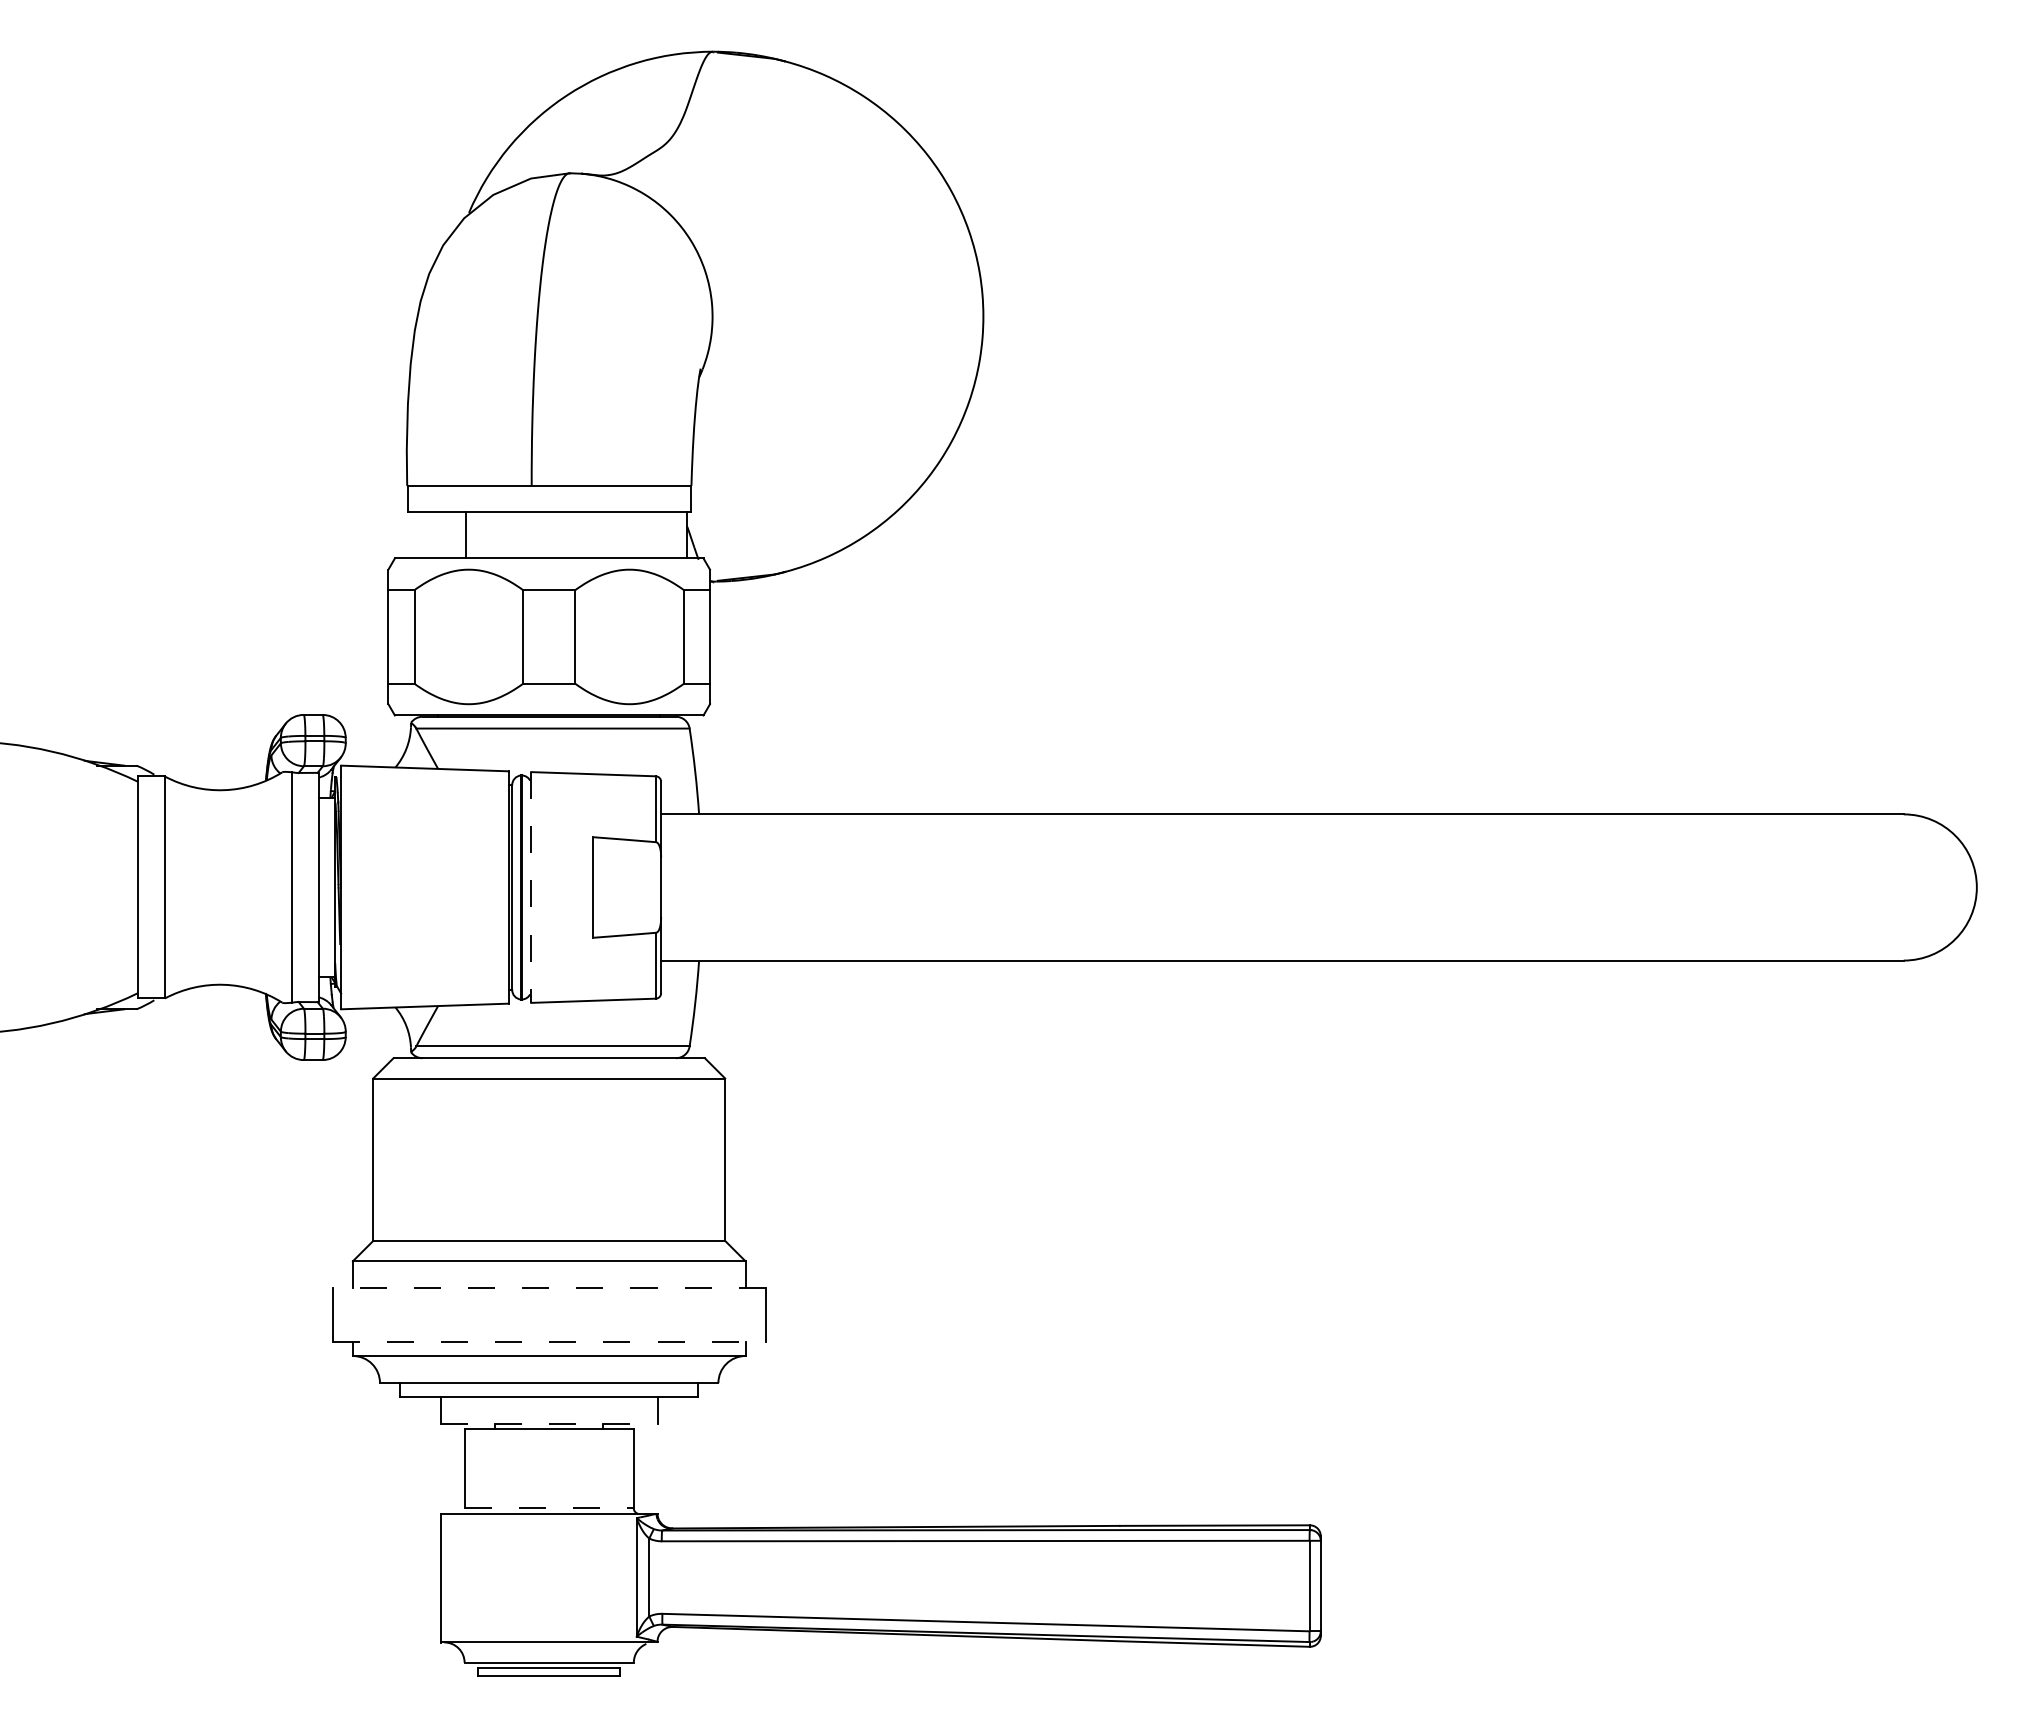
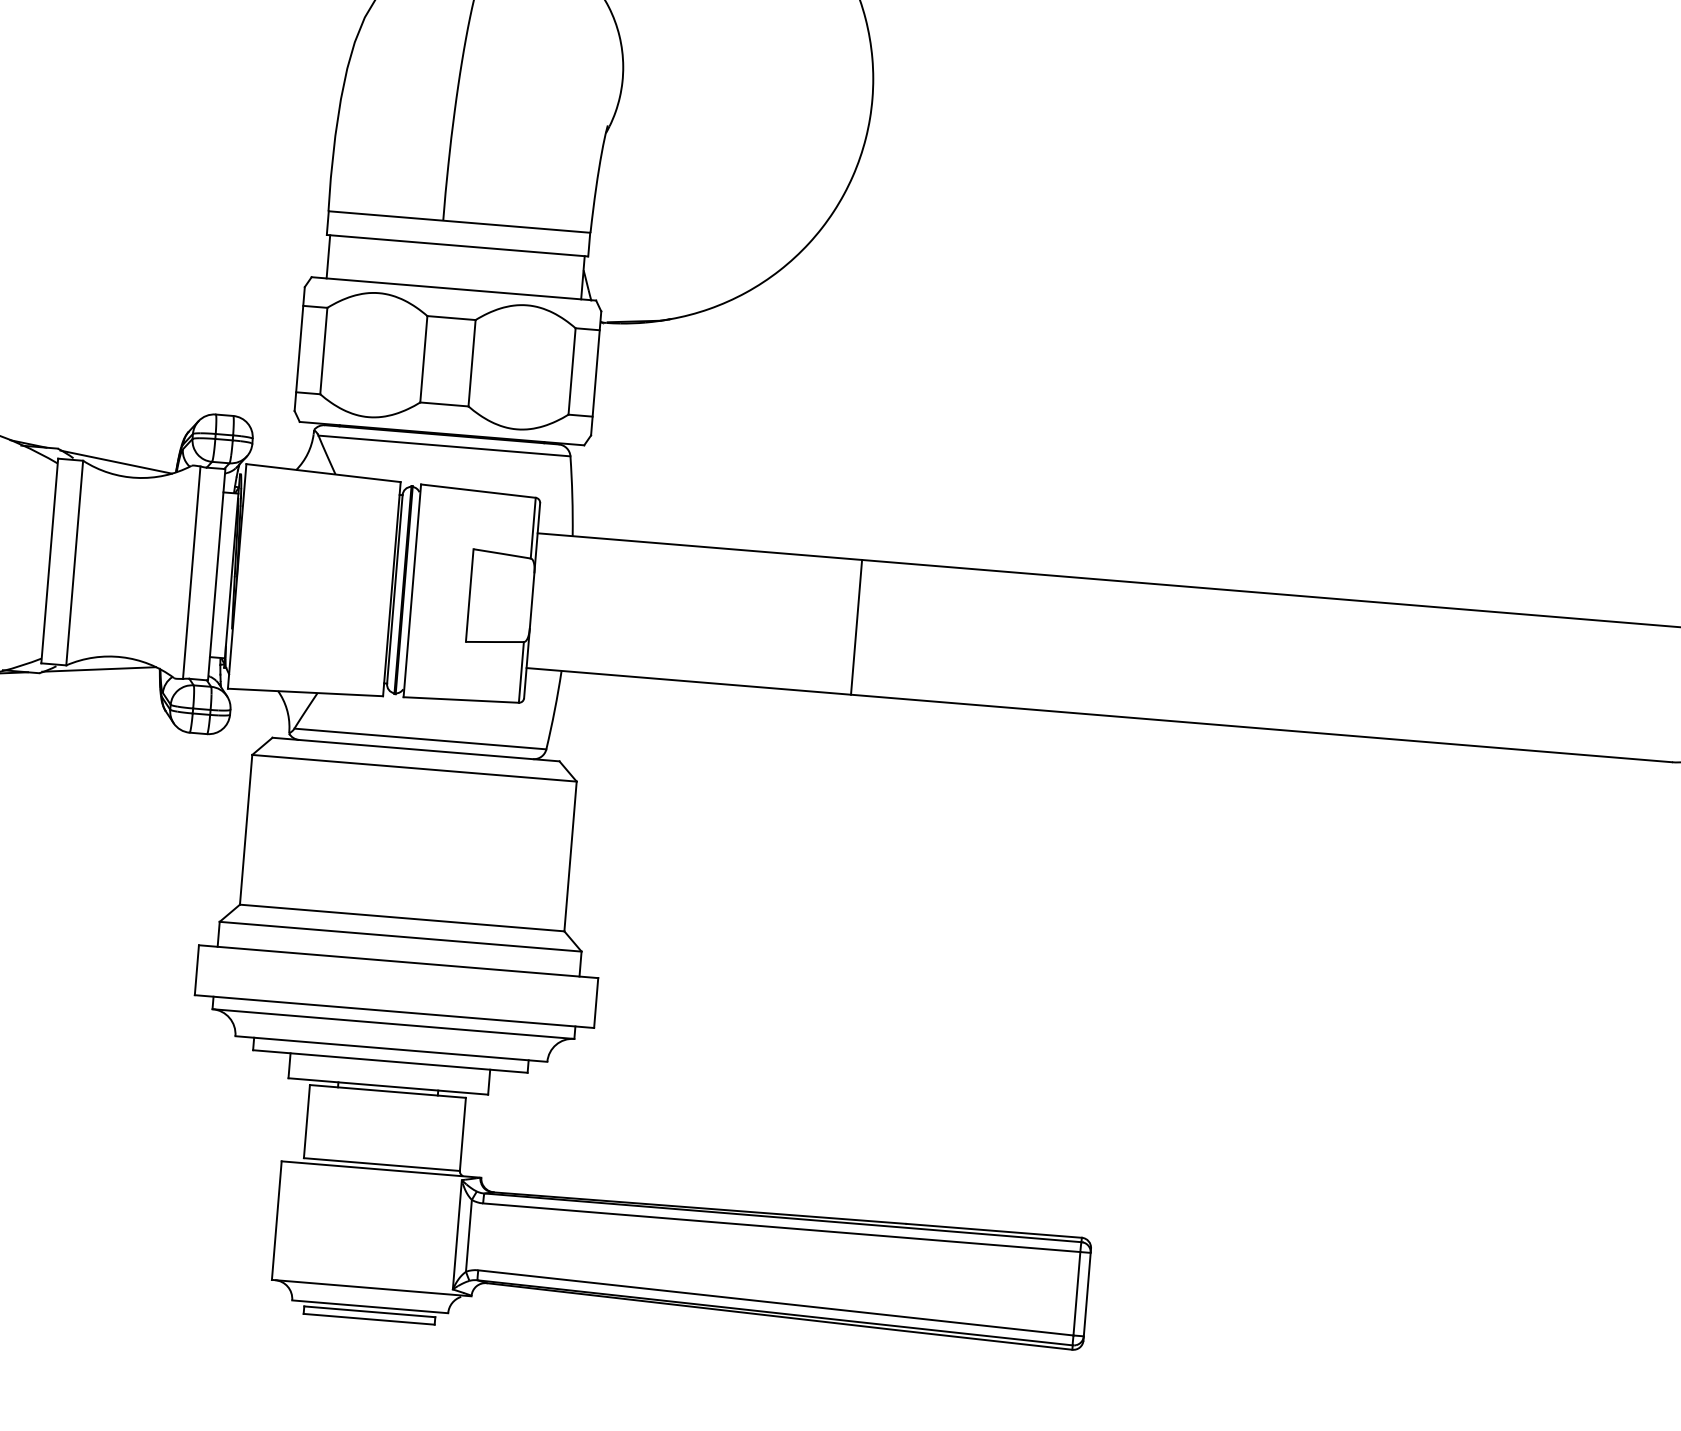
line: (466, 534) -> (328, 256), moved
line: (200, 774) -> (116, 461), added
line: (1013, 887) -> (856, 627), added
line: (531, 888) -> (412, 591), dashed -> solid
line: (200, 999) -> (99, 669), added
line: (549, 1288) -> (398, 961), dashed -> solid
line: (549, 1342) -> (394, 1011), dashed -> solid
line: (549, 1423) -> (388, 1086), dashed -> solid
line: (549, 1508) -> (382, 1164), dashed -> solid

